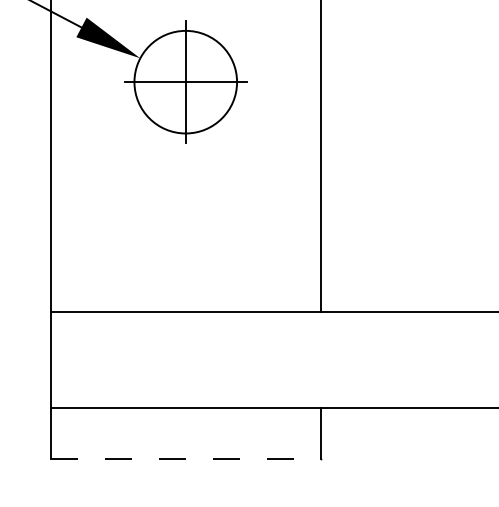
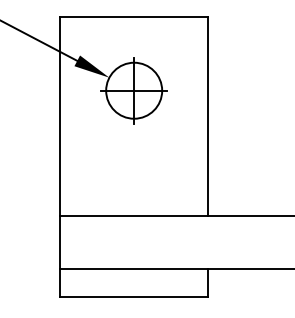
line: (186, 459) -> (134, 296), dashed -> solid

